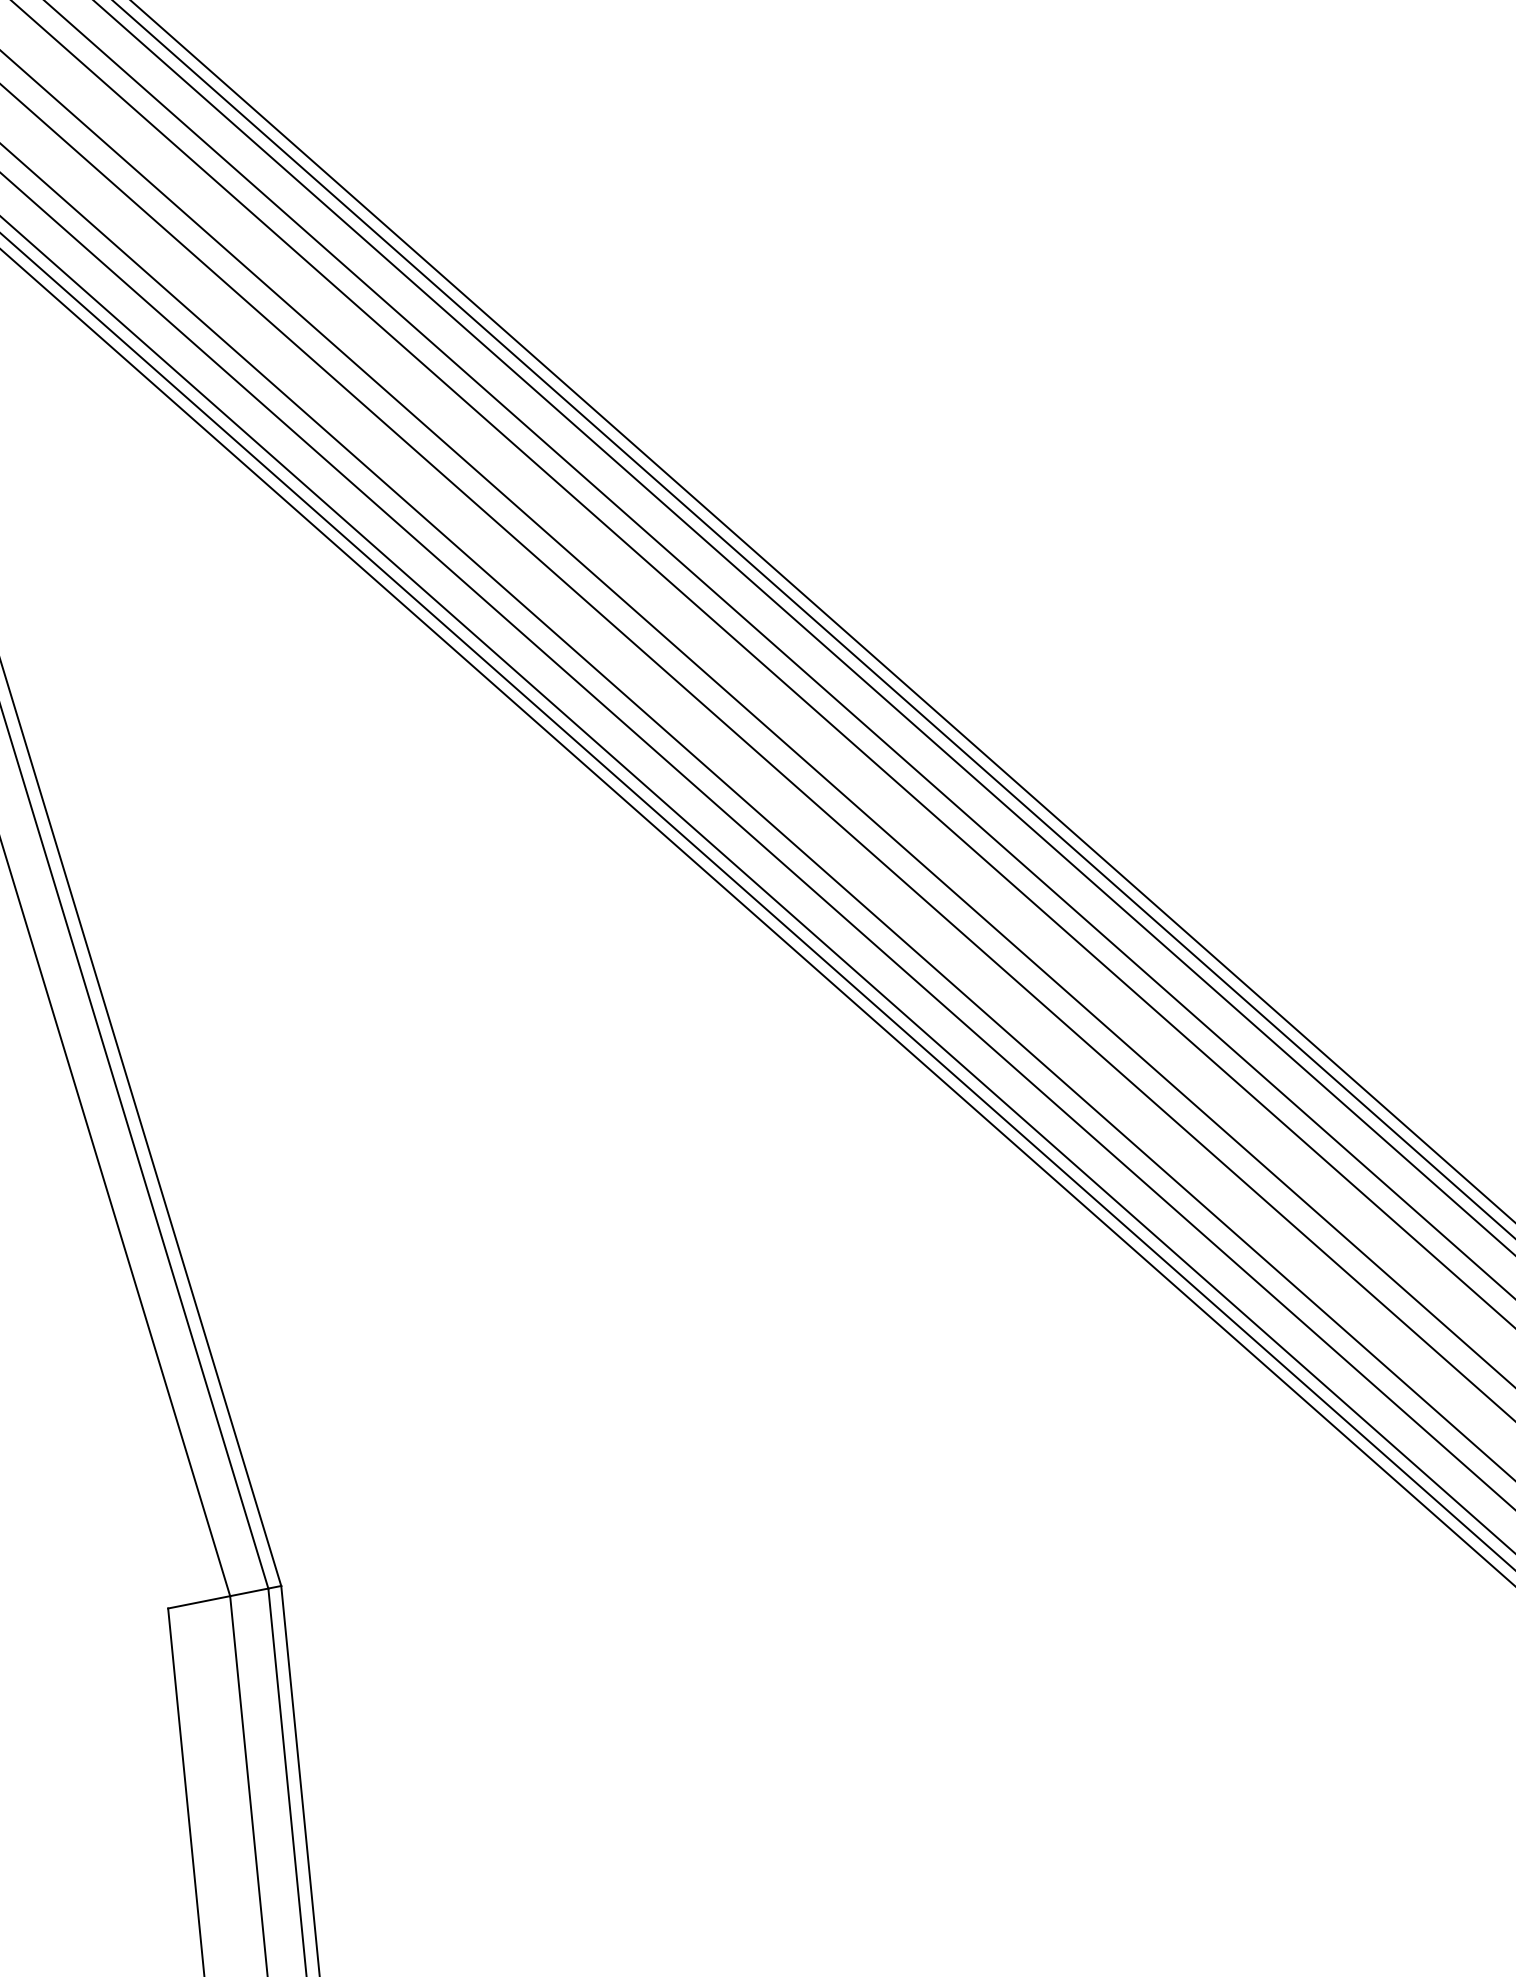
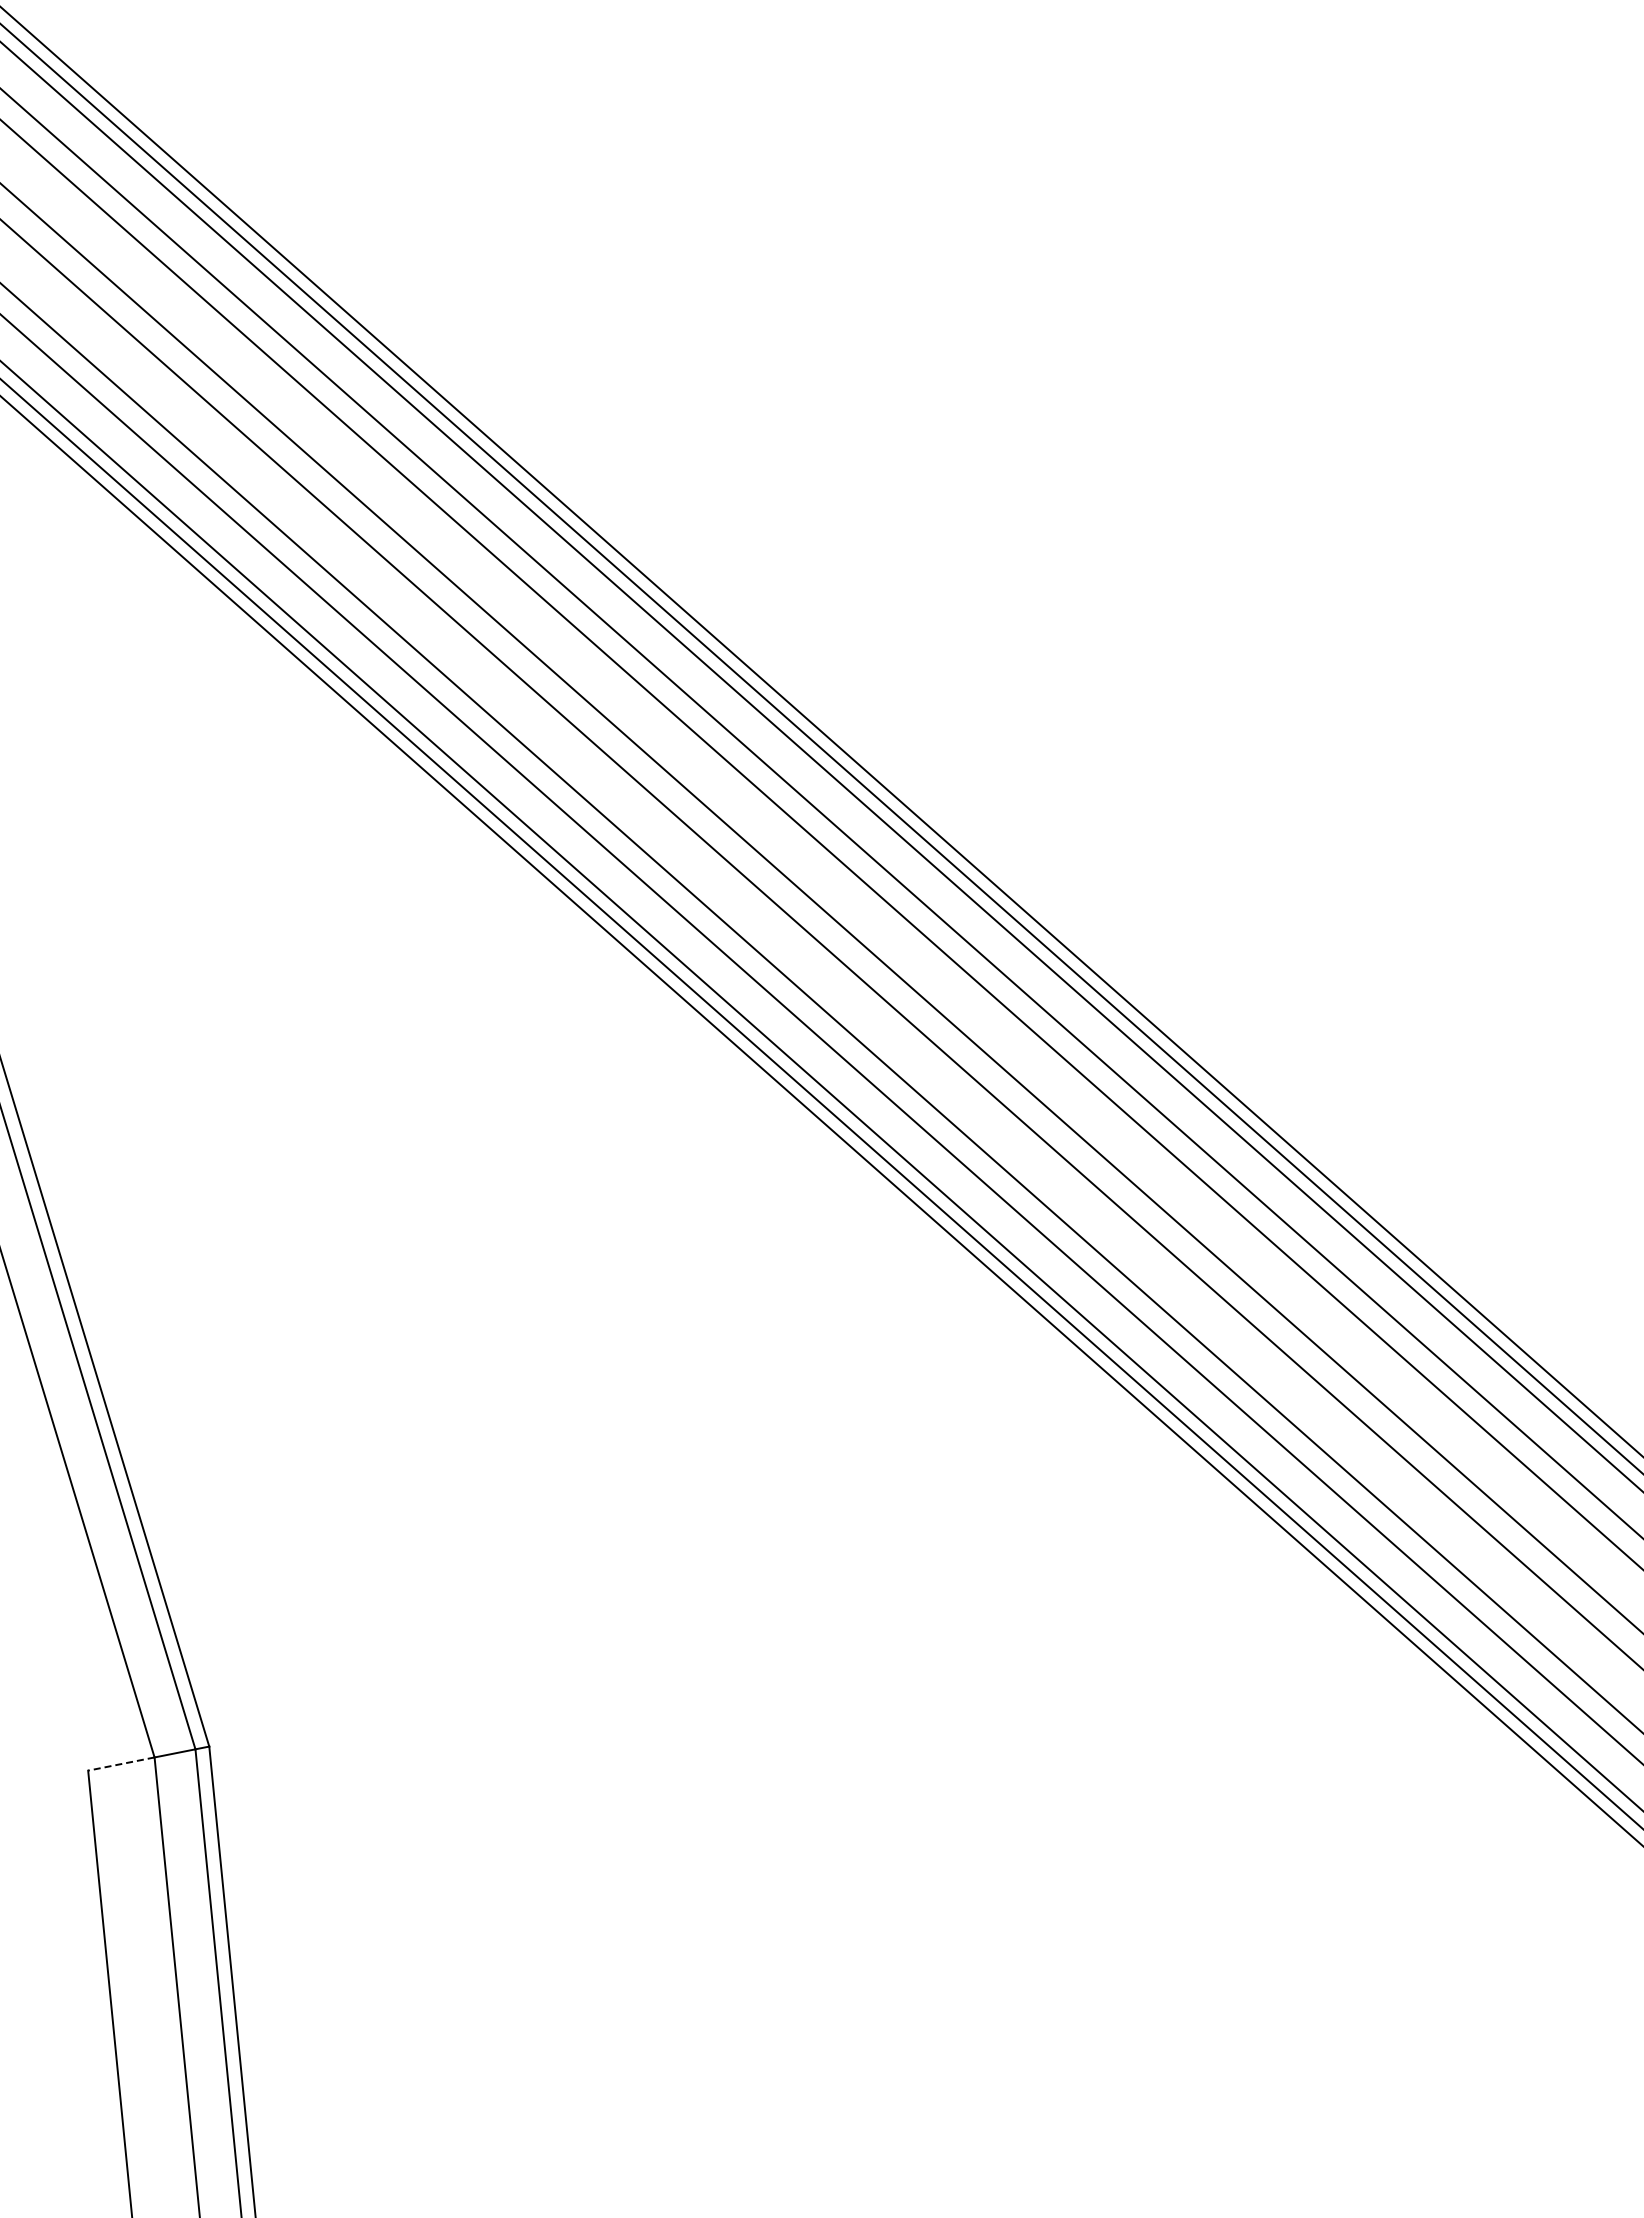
line: (199, 1602) -> (121, 1764), solid -> dashed

